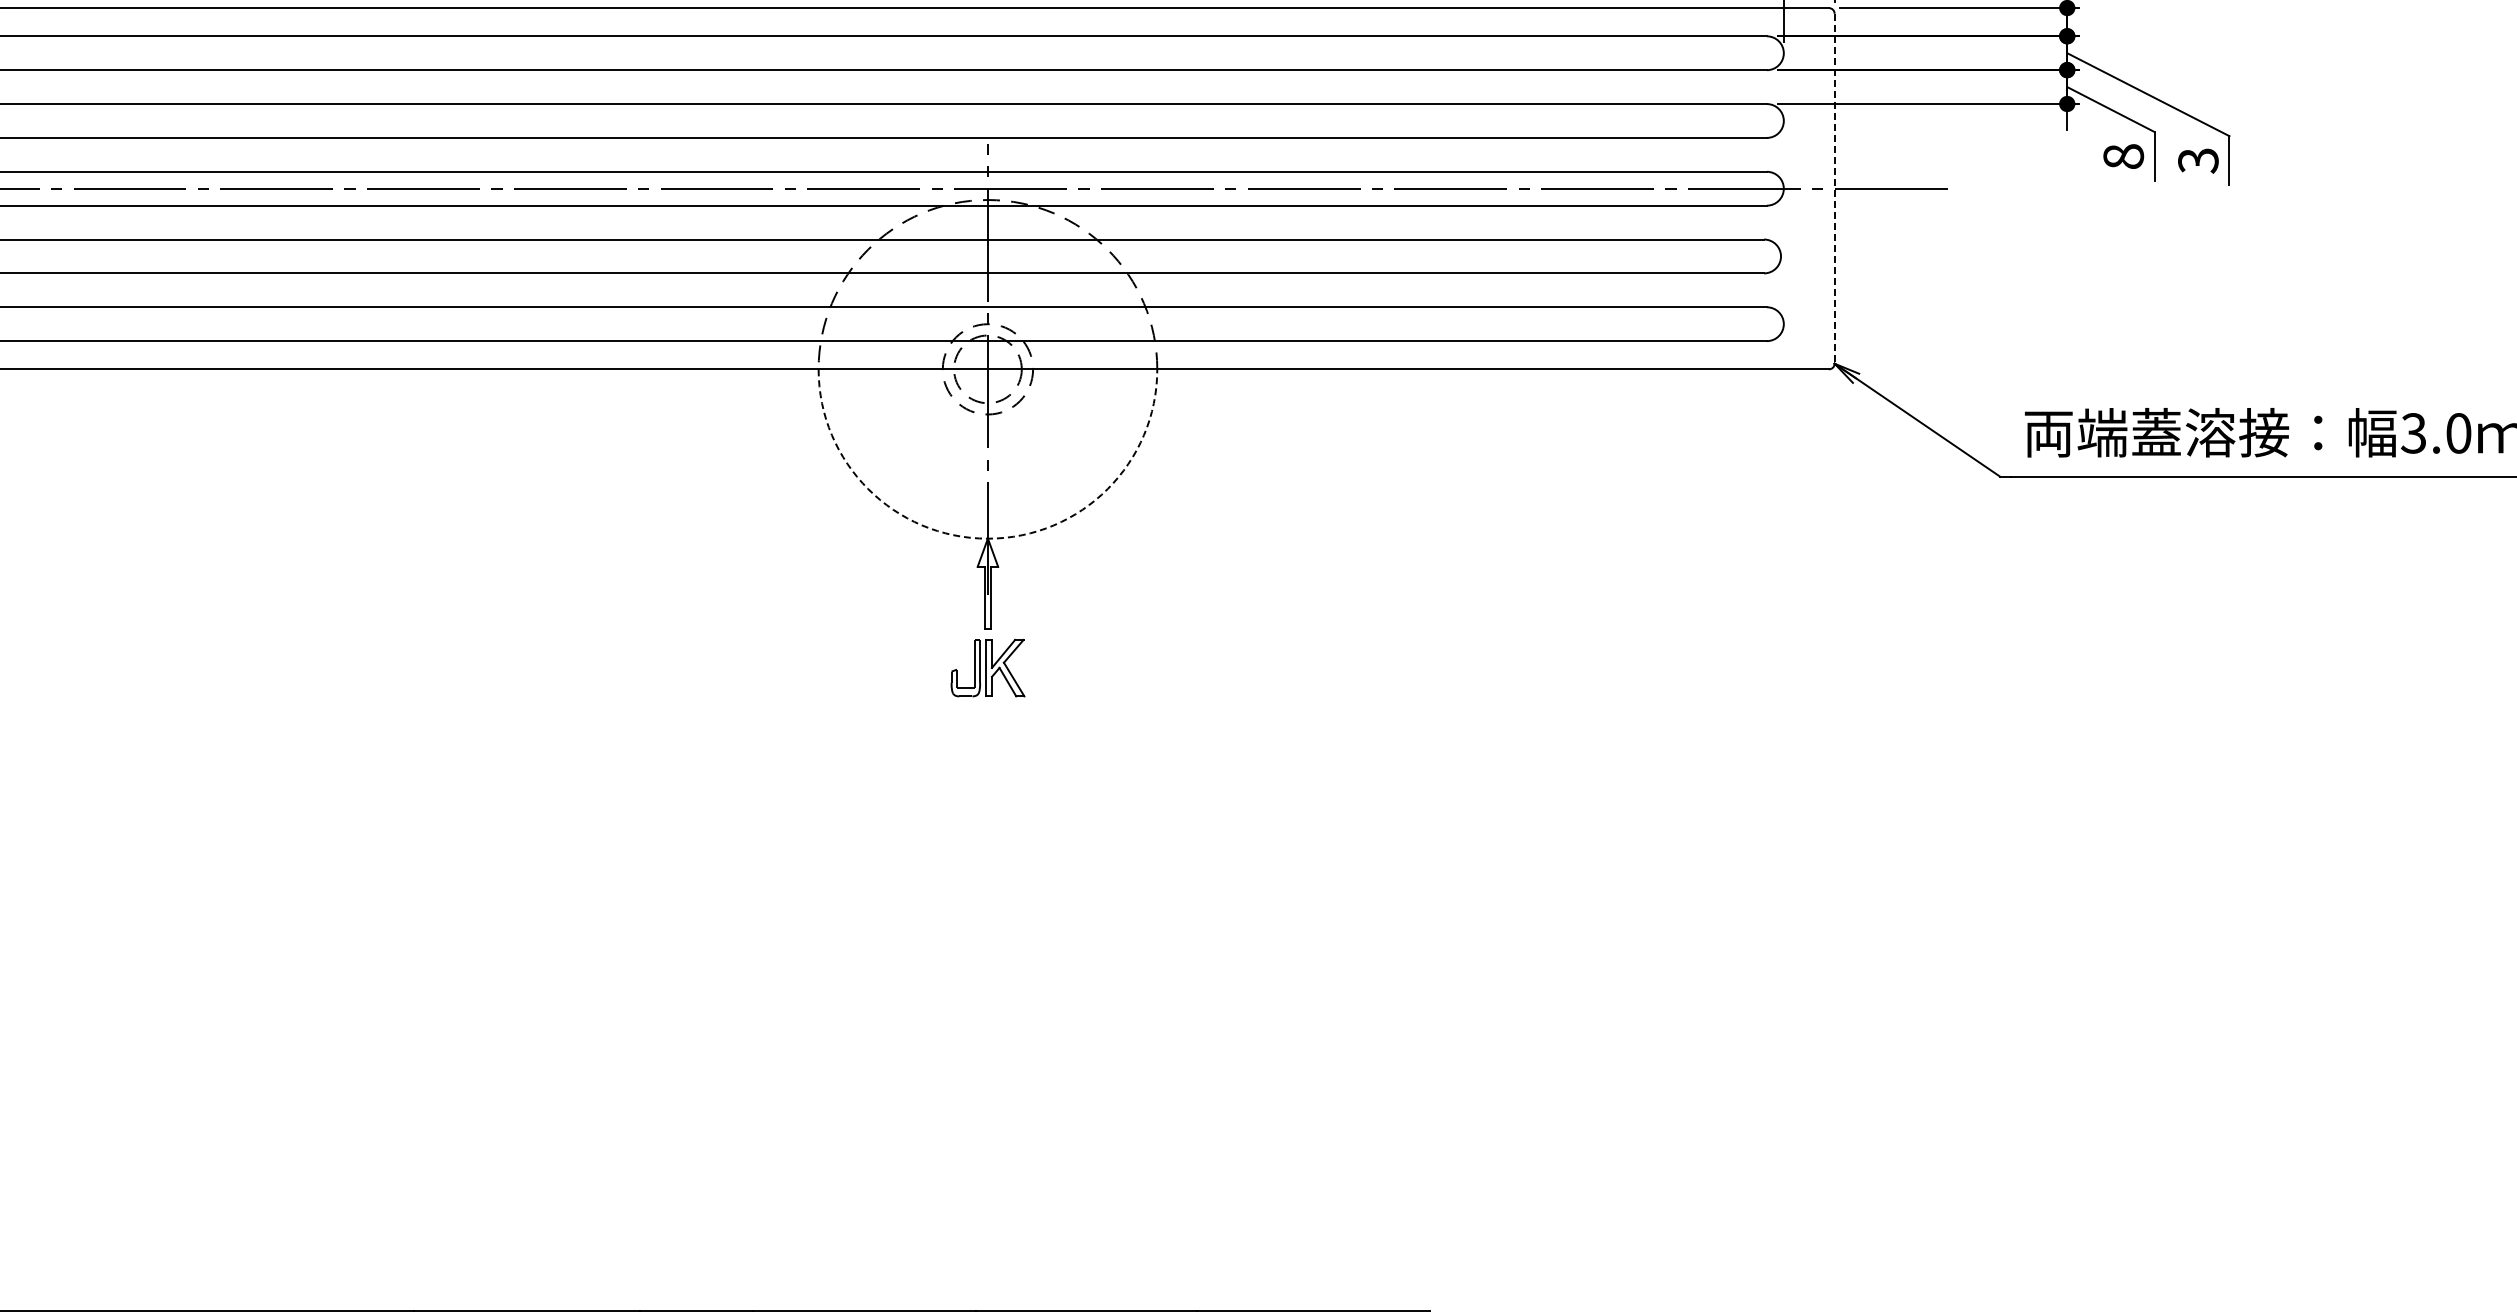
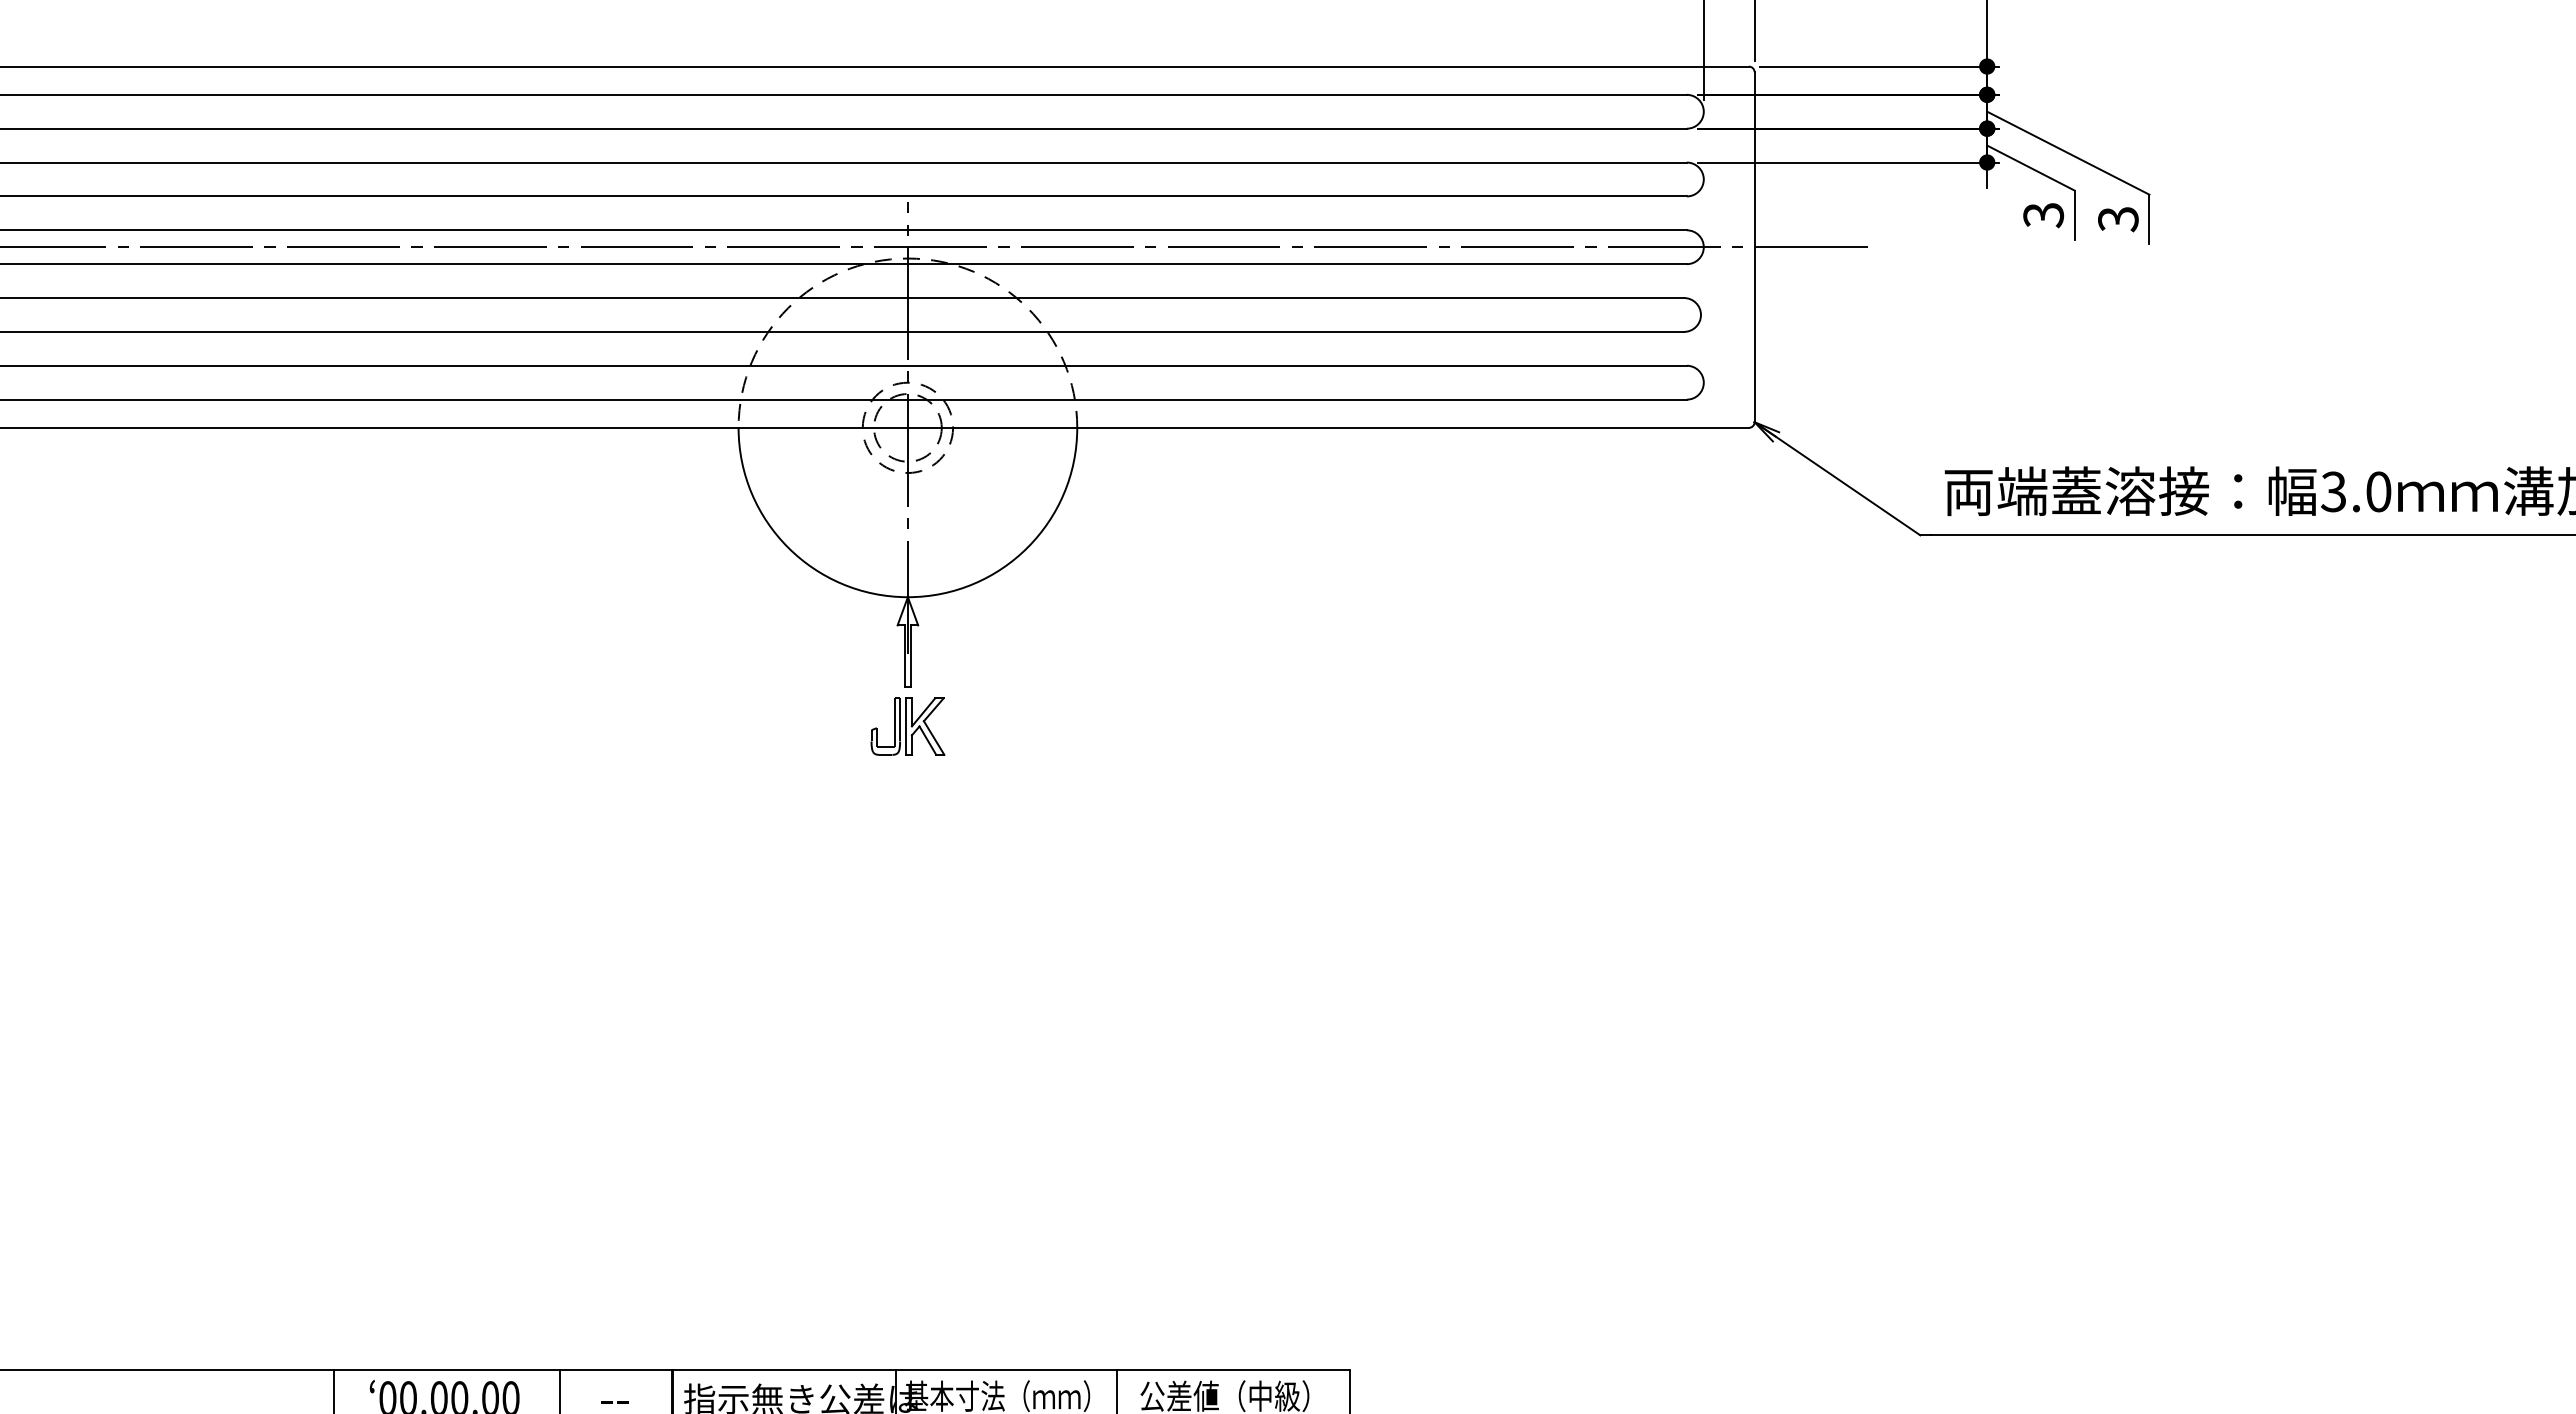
text: (2123, 156) -> (2043, 215), 8 -> 3
line: (1834, 188) -> (1754, 247), dashed -> solid
arc: (987, 538) -> (907, 597), dashed -> solid

